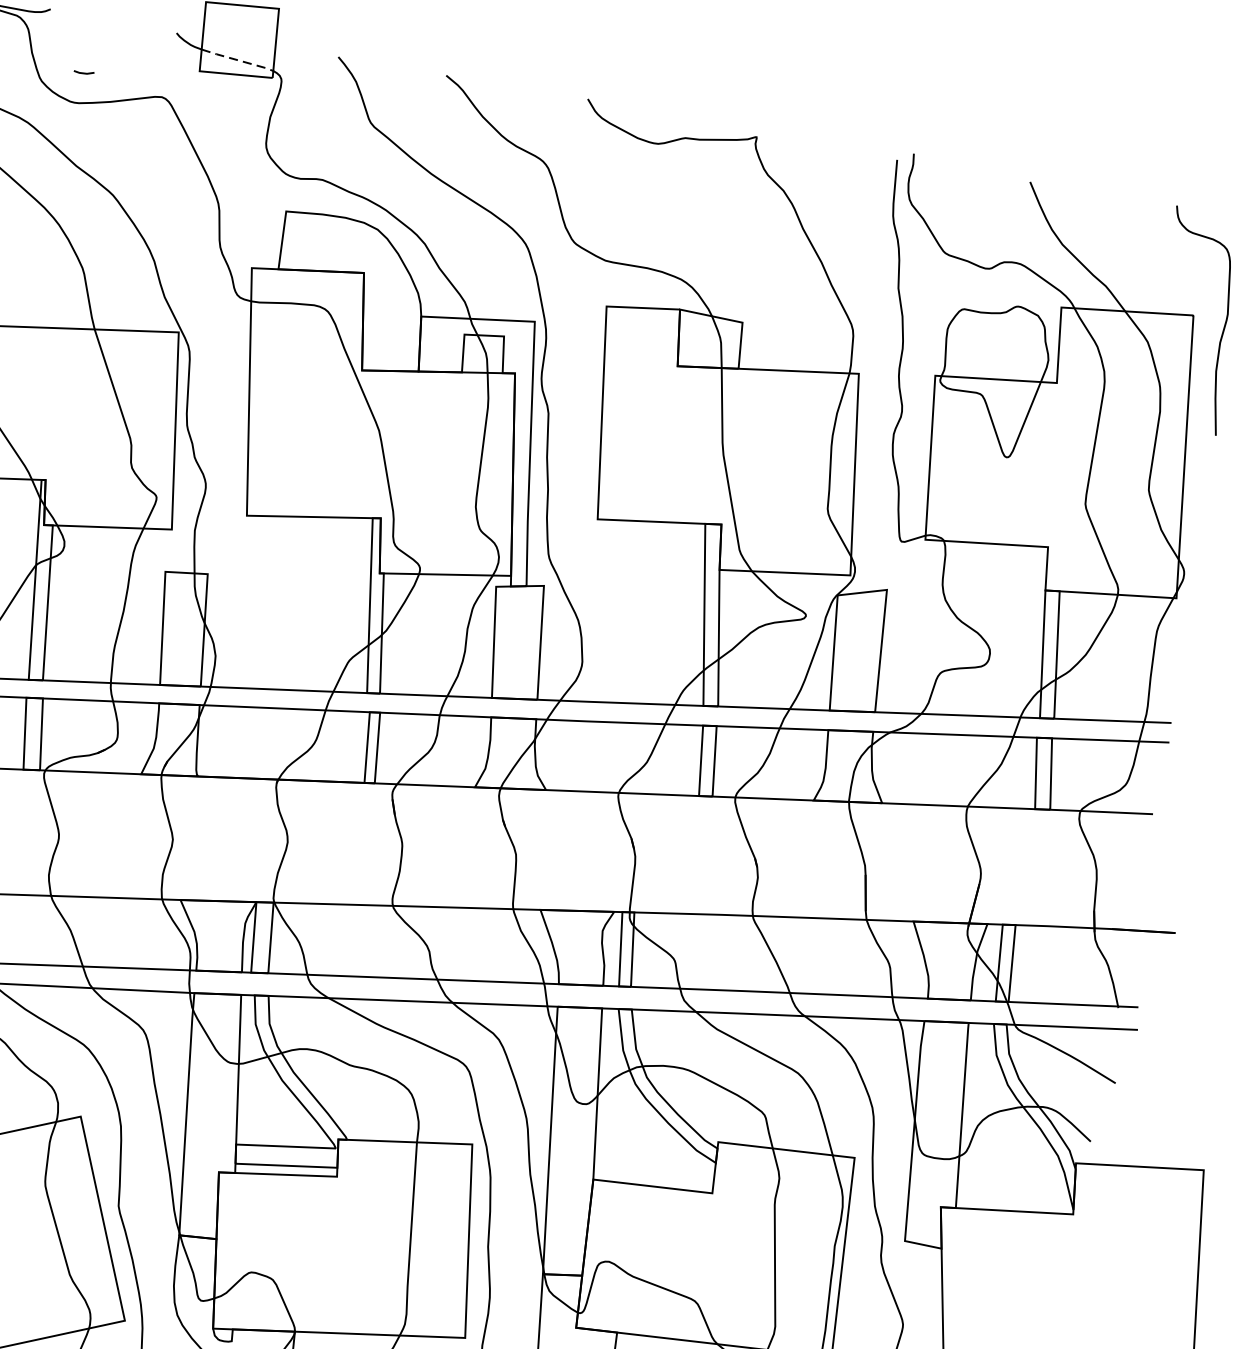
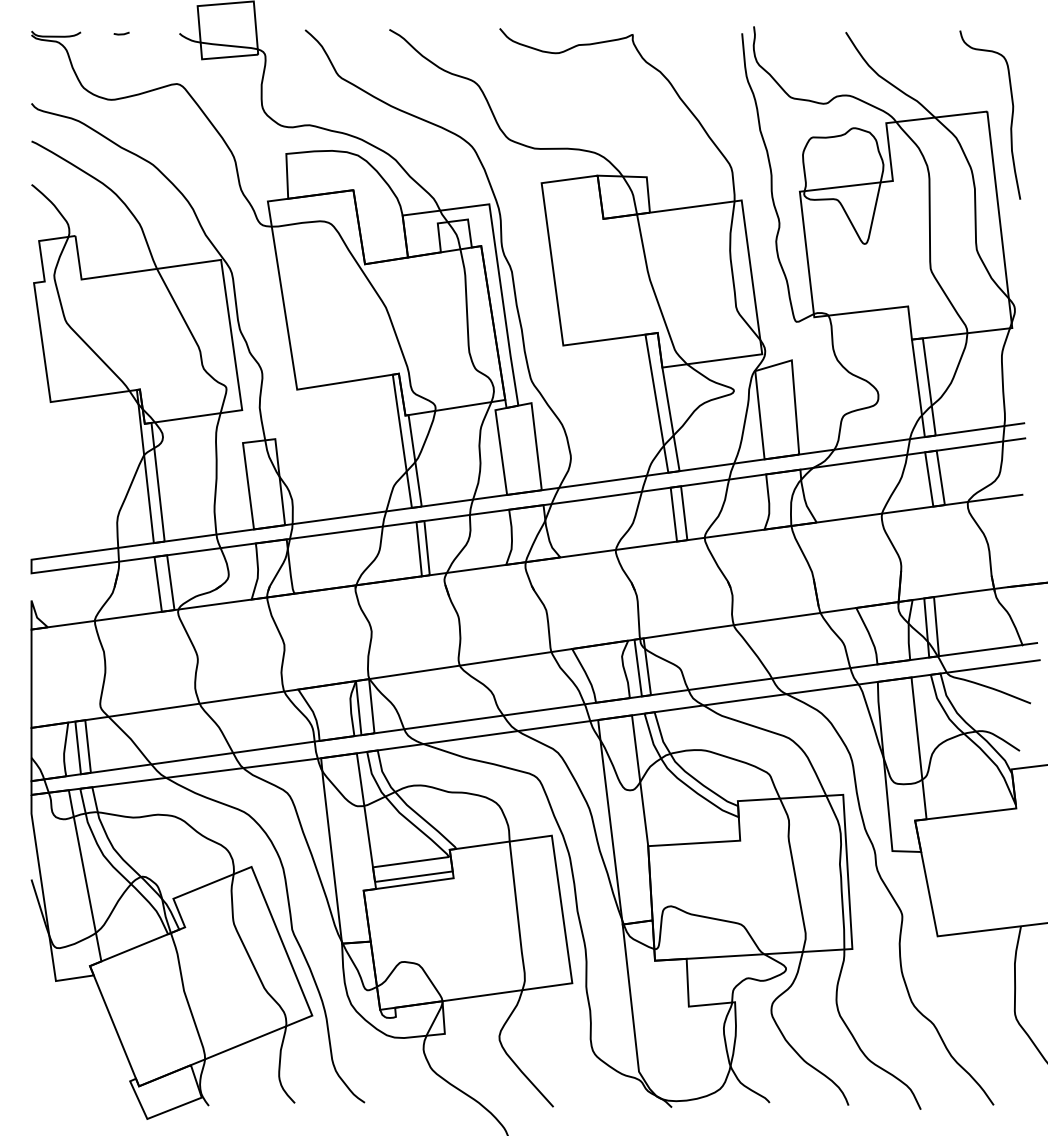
line: (237, 59) -> (229, 45), dashed -> solid
line: (83, 72) -> (121, 33), moved

